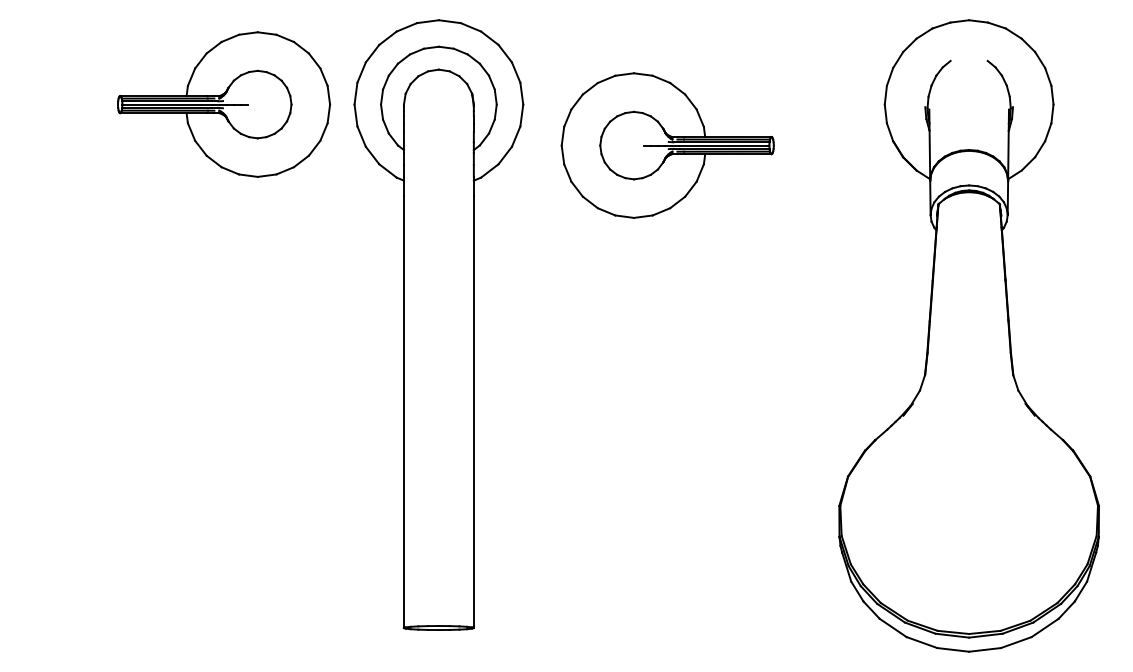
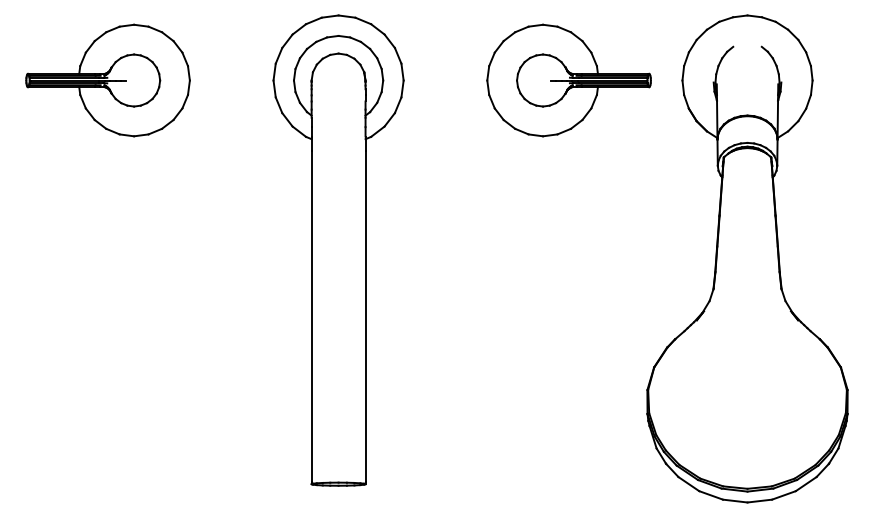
part: (223, 104) -> (107, 80), moved
part: (667, 145) -> (568, 80), moved

